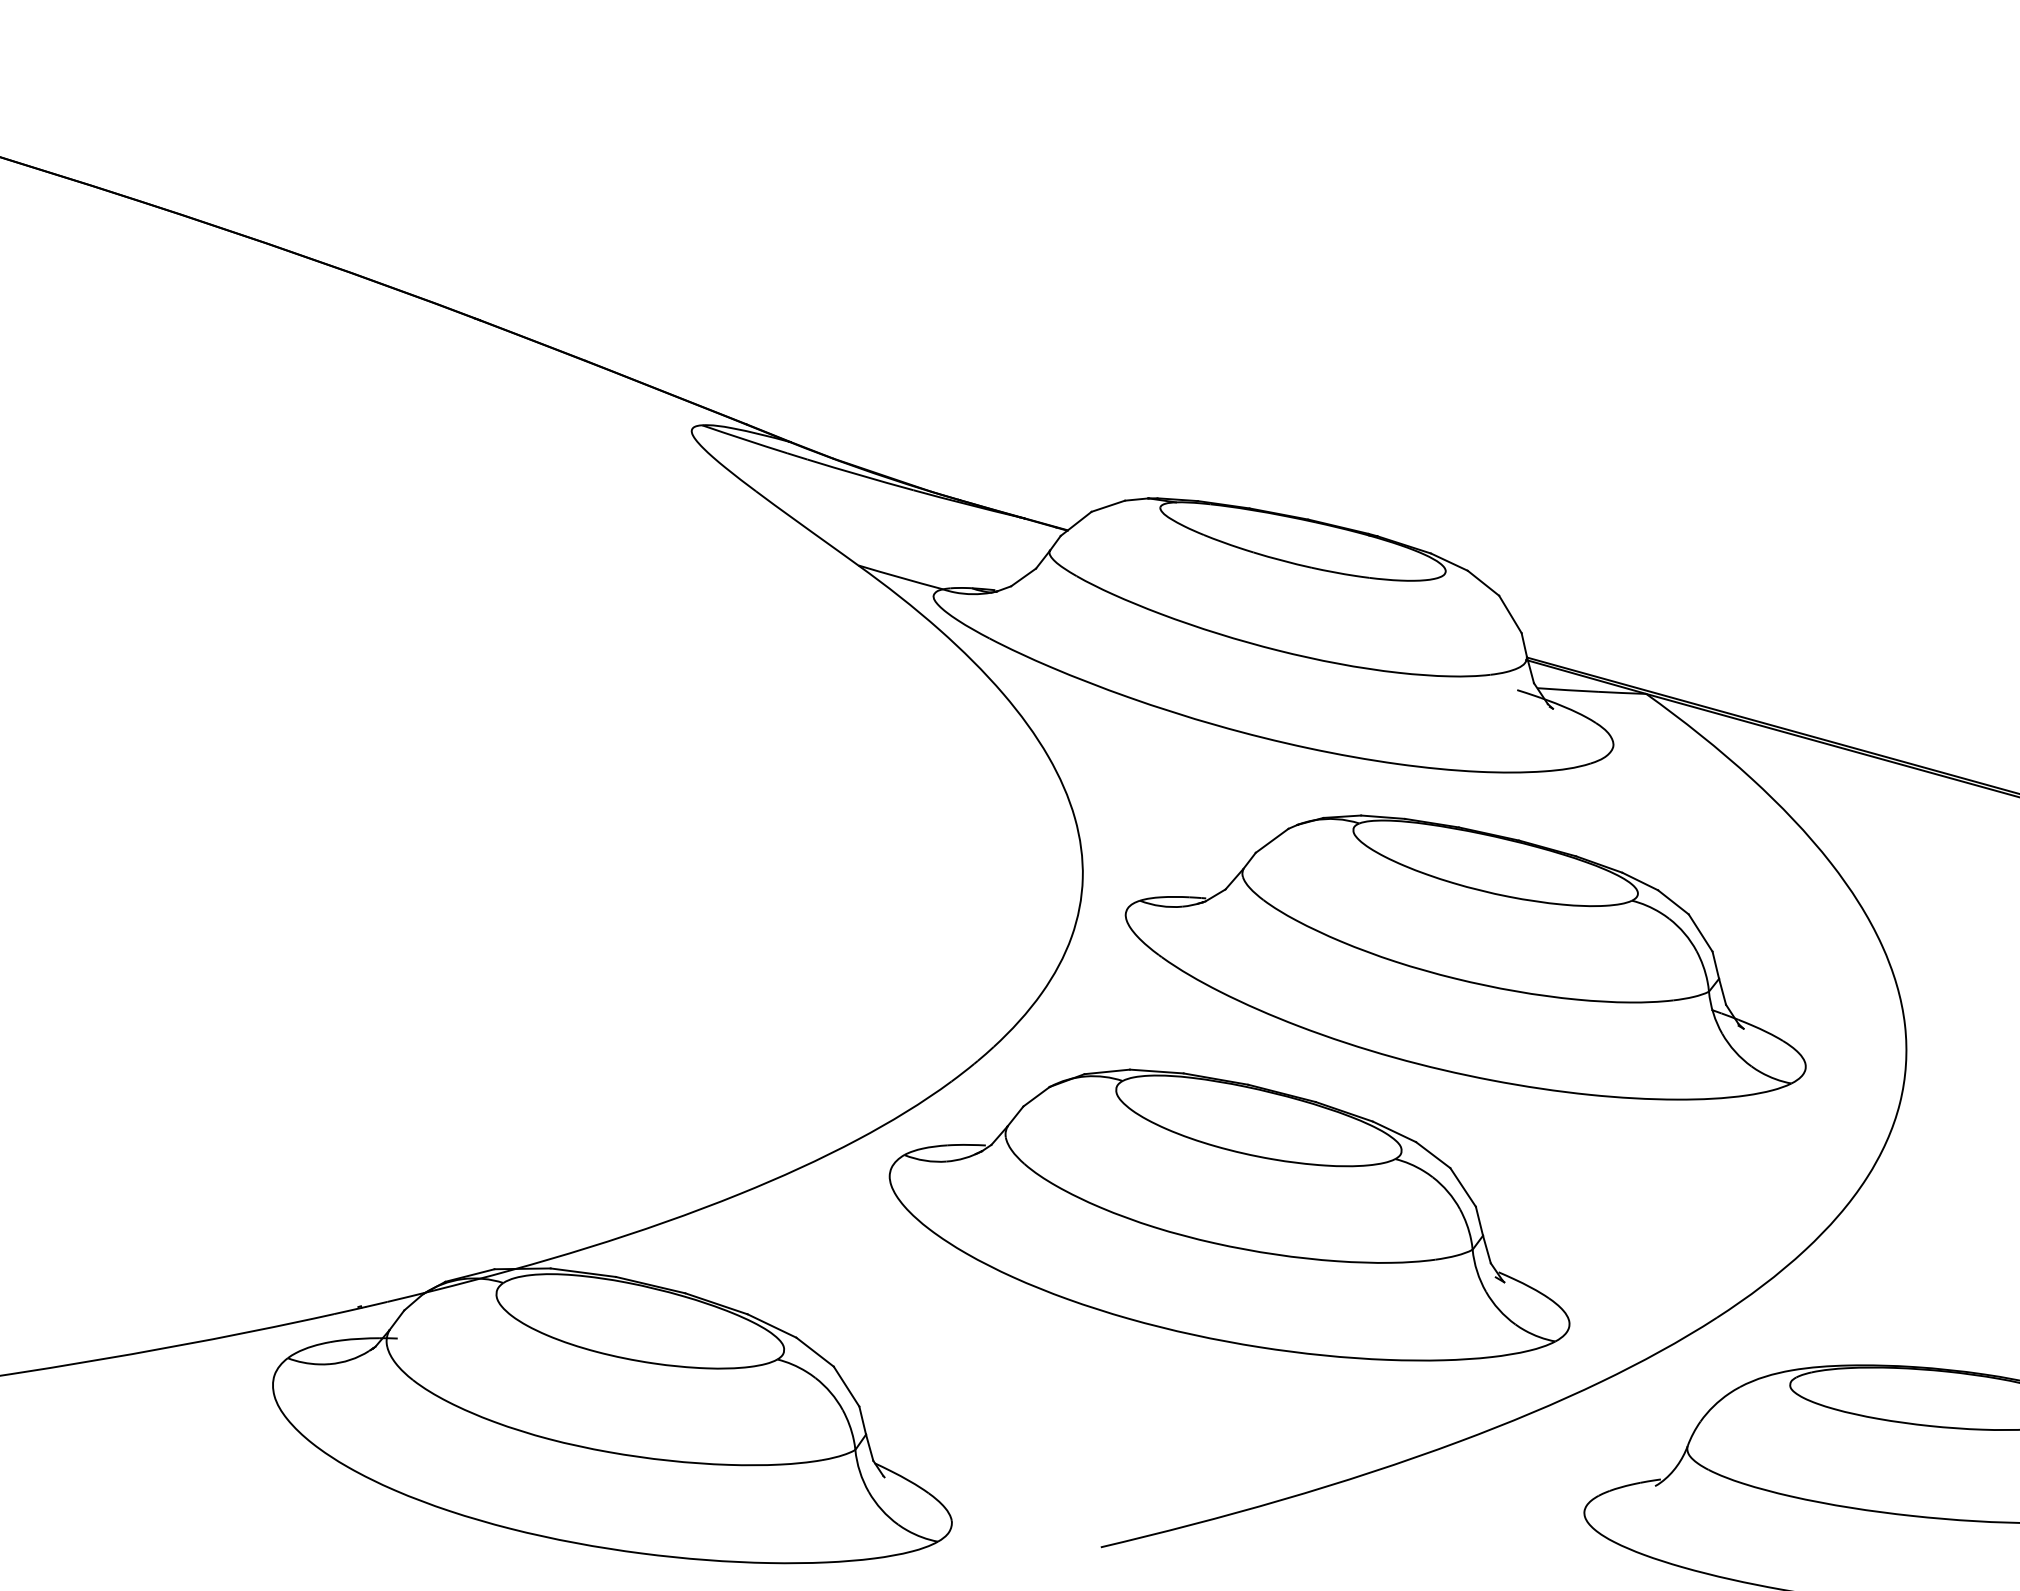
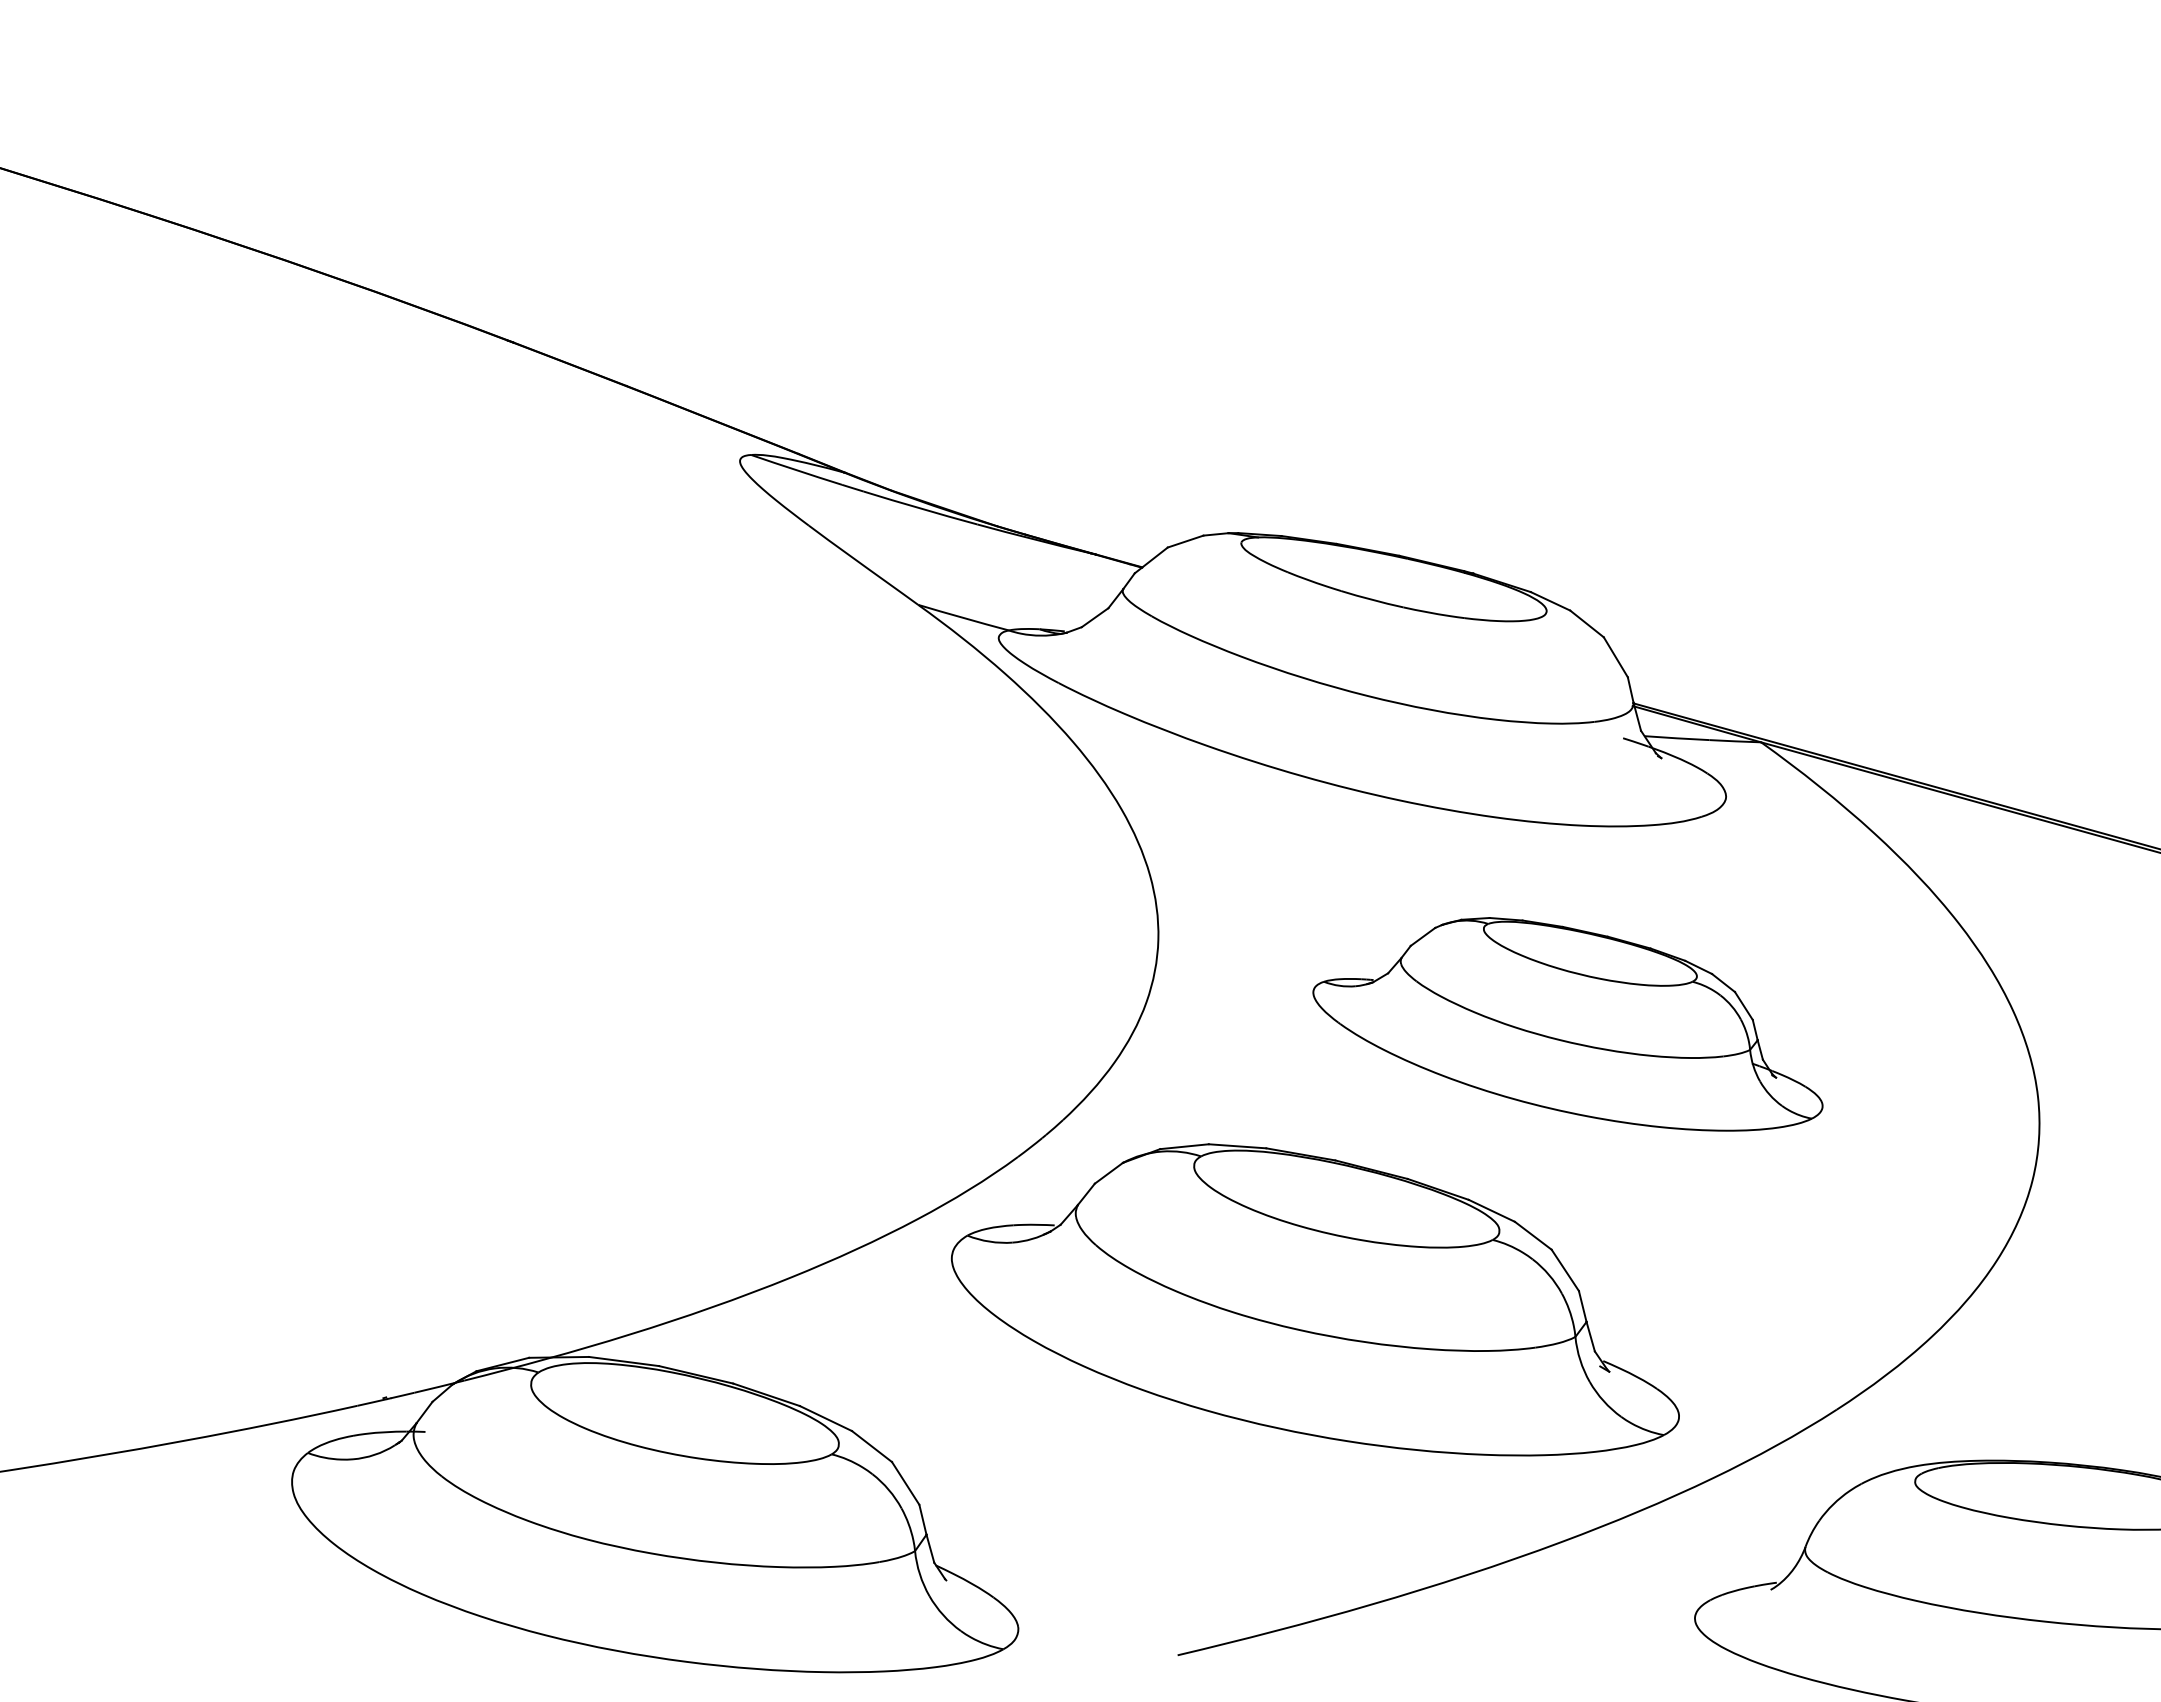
part: (1465, 957) -> (1567, 1024), size x0.7

